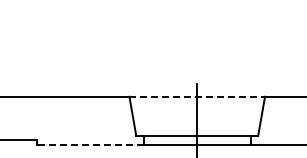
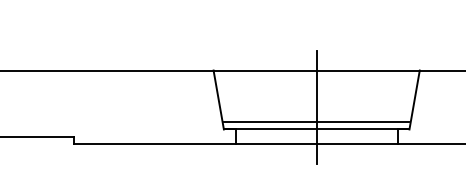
line: (197, 96) -> (317, 70), dashed -> solid
line: (197, 130) -> (317, 121), added
line: (90, 145) -> (154, 144), dashed -> solid

